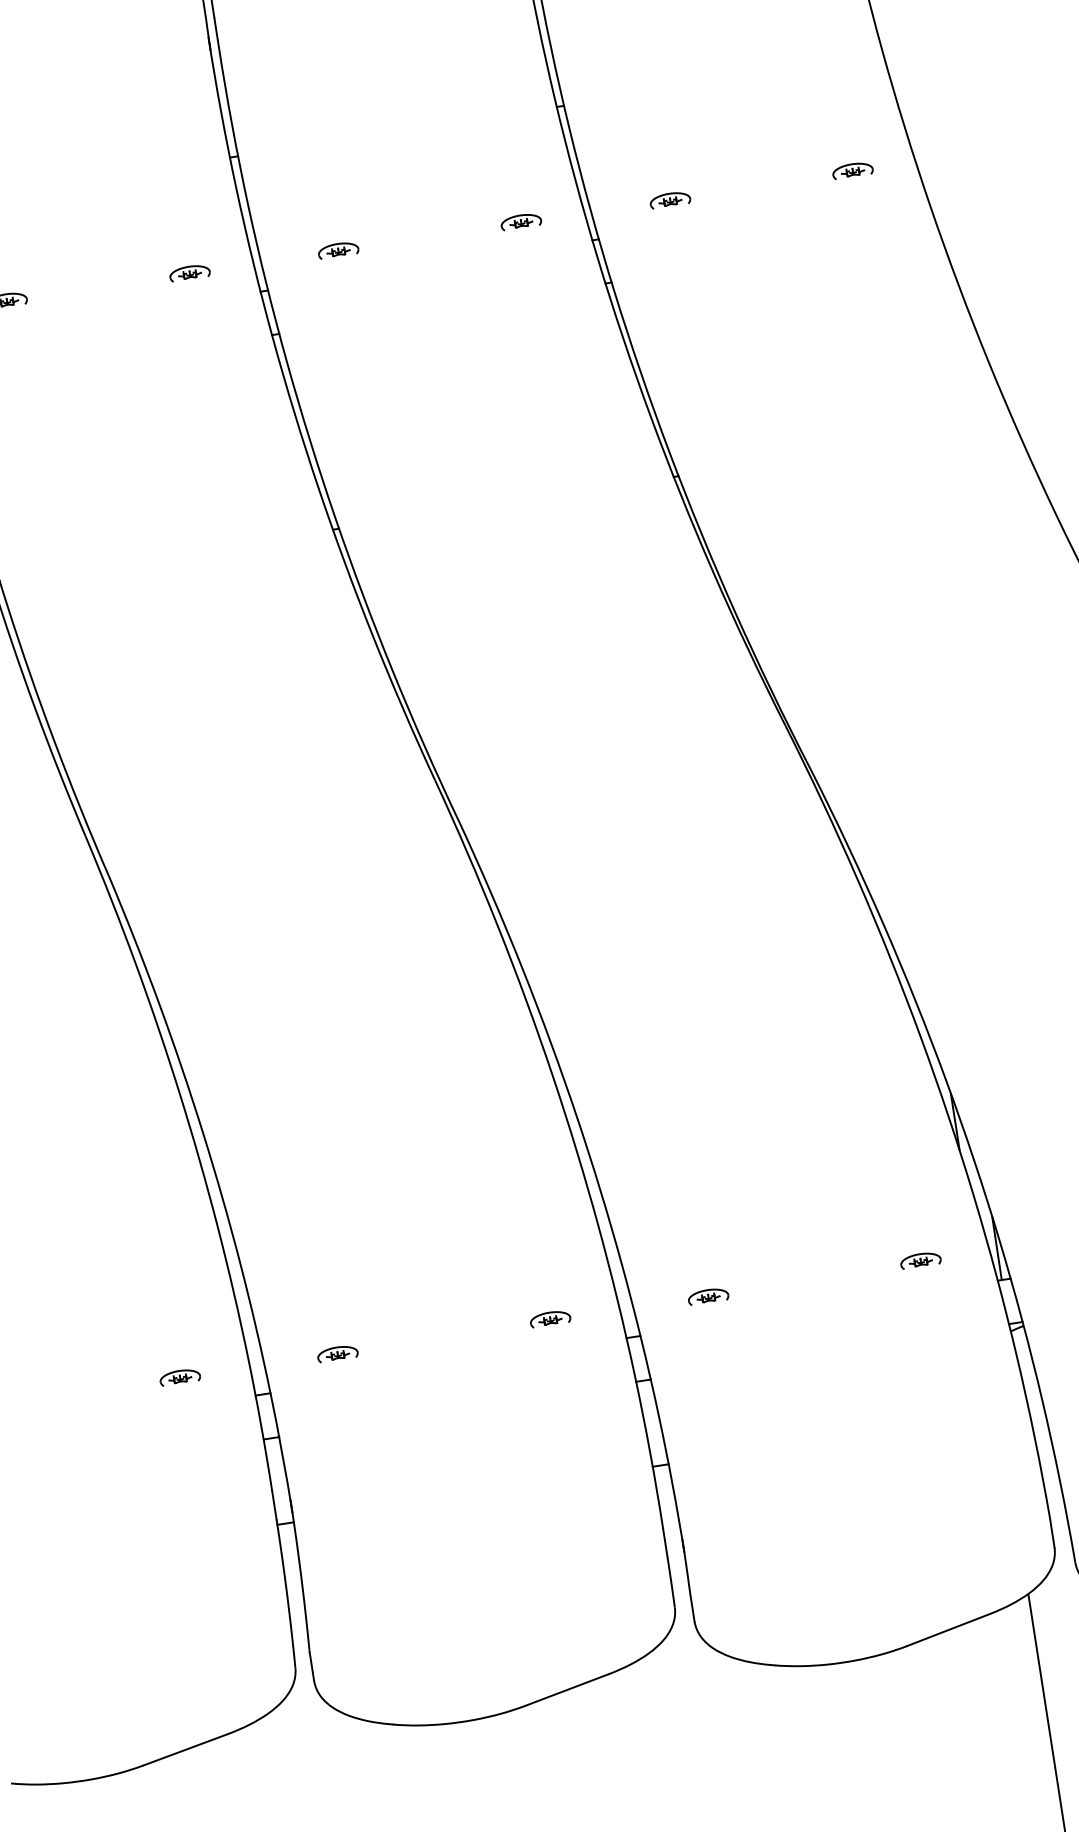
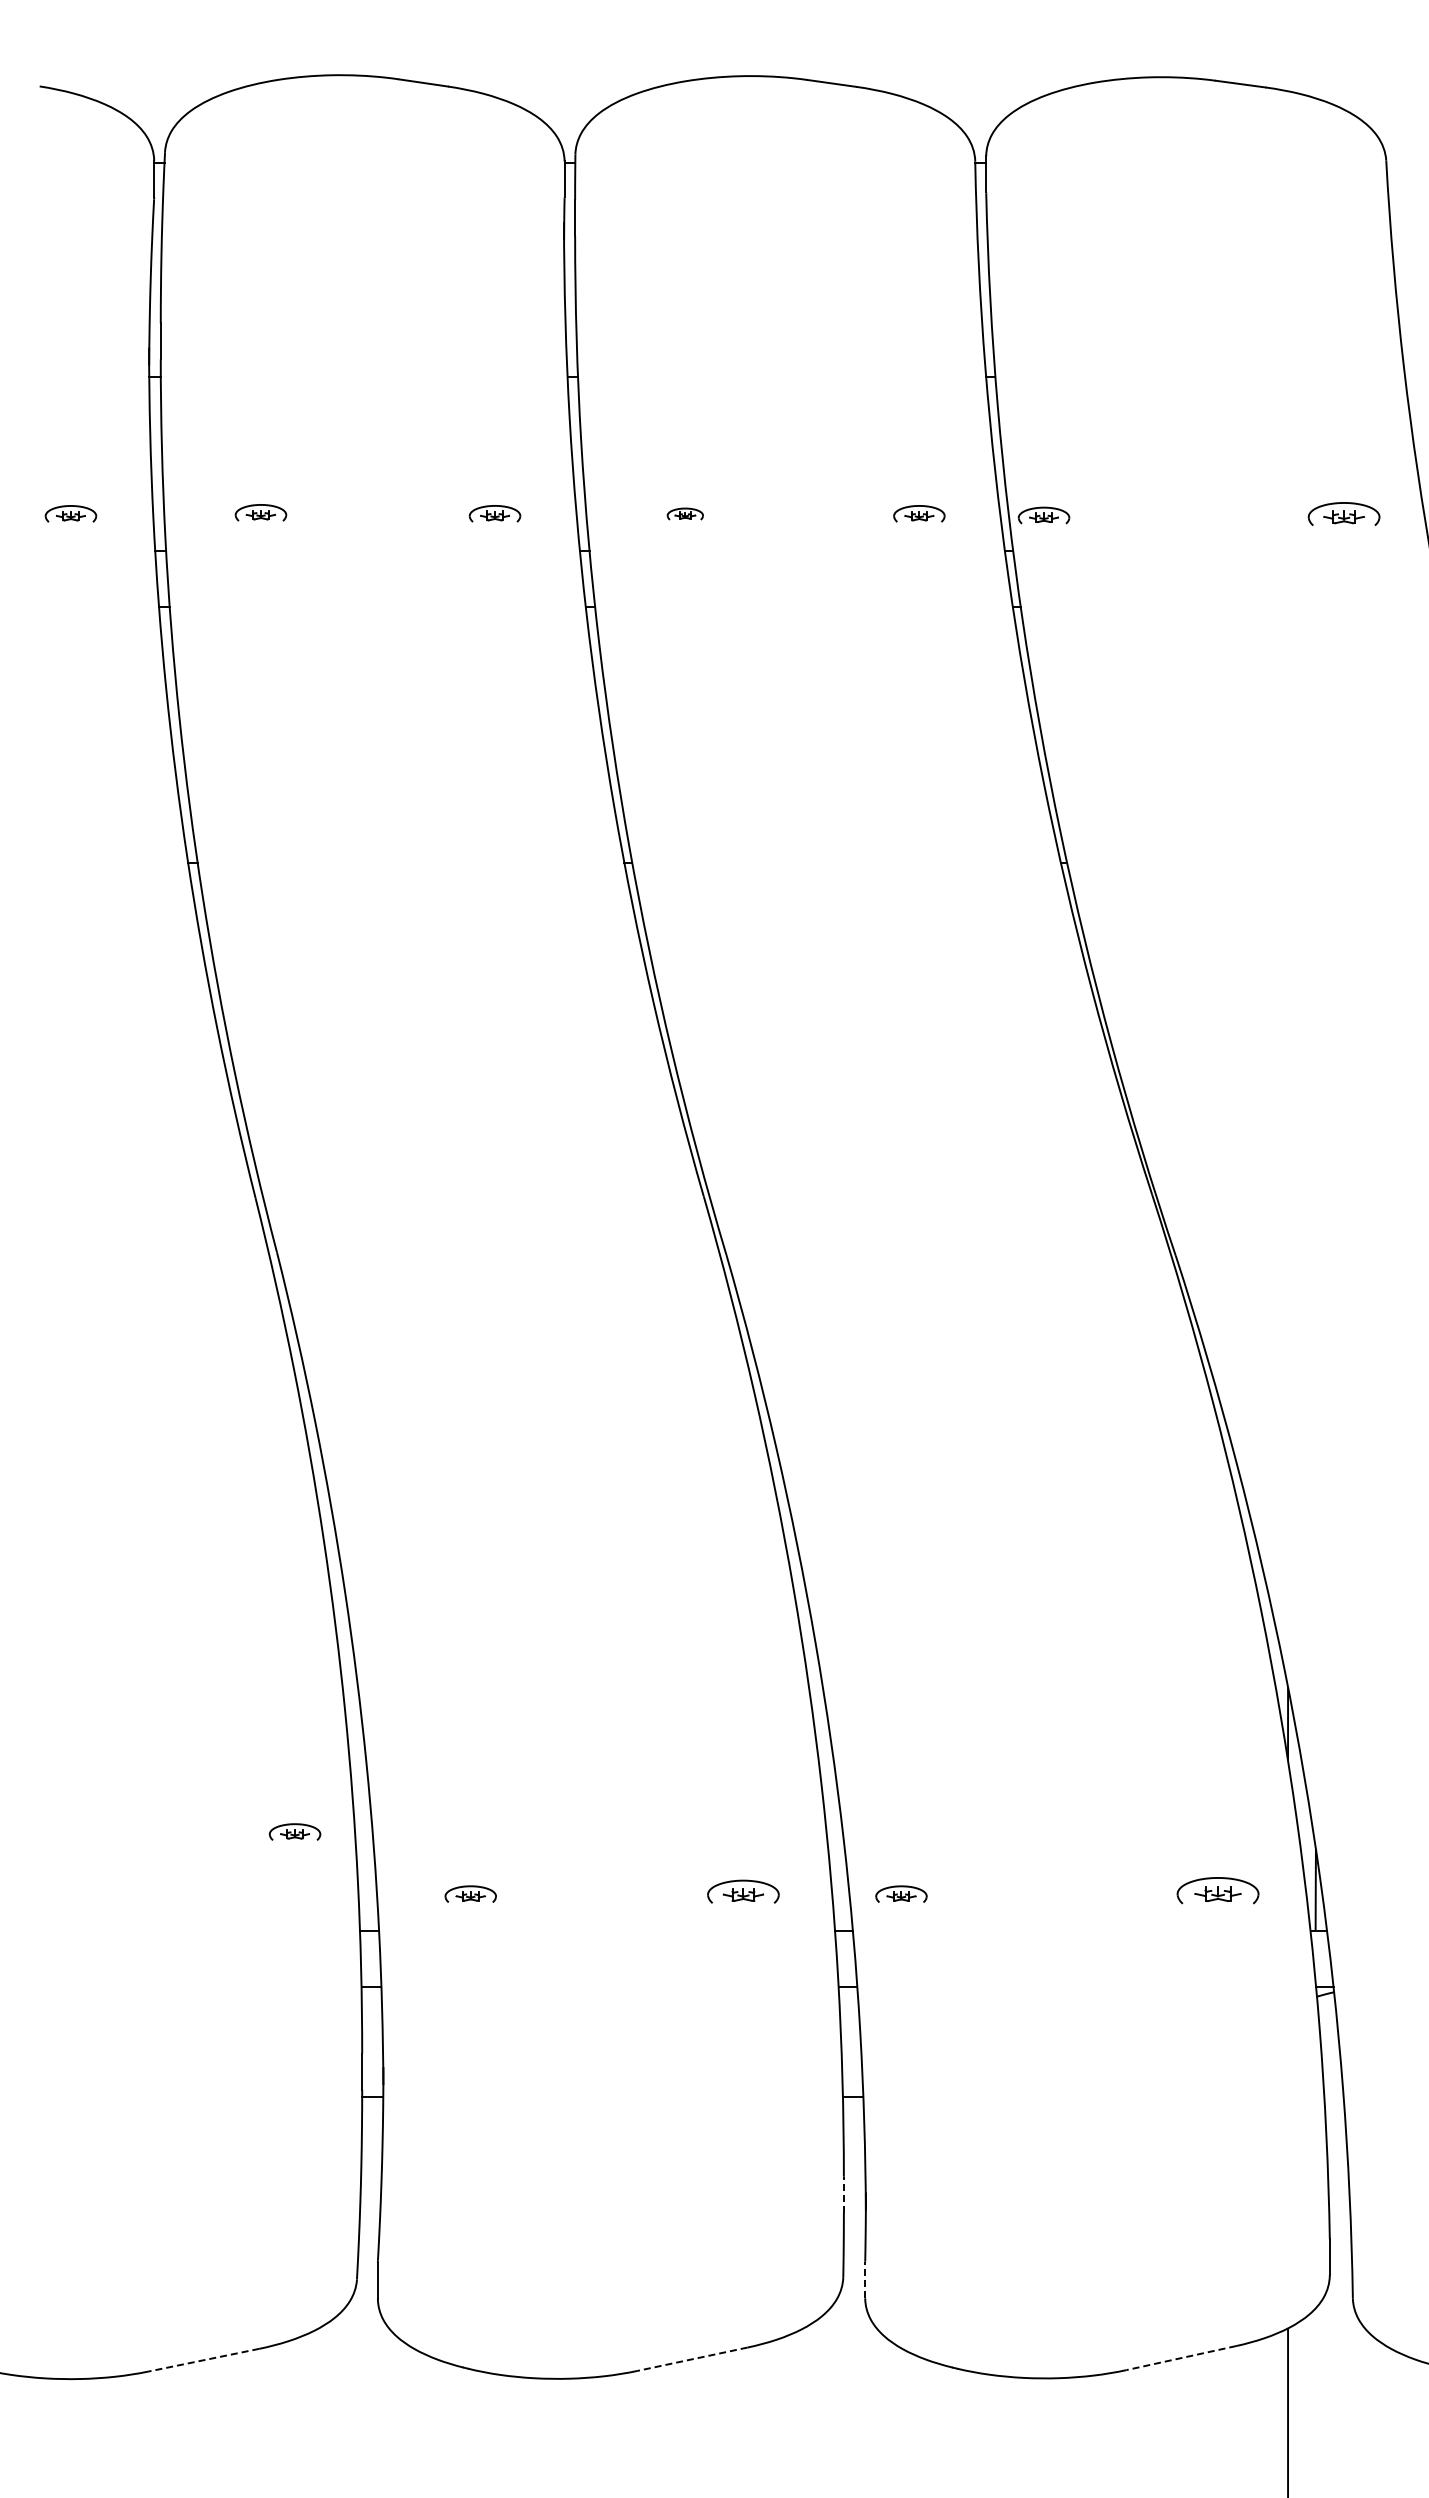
part: (852, 170) -> (1343, 513), size x1.4
part: (669, 200) -> (1043, 515), moved
part: (338, 249) -> (685, 513), size x0.7
part: (920, 1259) -> (1217, 1889), size x1.6
part: (708, 1295) -> (901, 1893), moved
part: (550, 1318) -> (743, 1891), size x1.4
part: (179, 1376) -> (294, 1831), moved
line: (665, 1543) -> (843, 2194), solid -> dashed
line: (692, 1607) -> (865, 2280), solid -> dashed
line: (948, 1630) -> (1180, 2358), solid -> dashed
line: (566, 1690) -> (691, 2359), solid -> dashed
line: (185, 1750) -> (203, 2360), solid -> dashed

